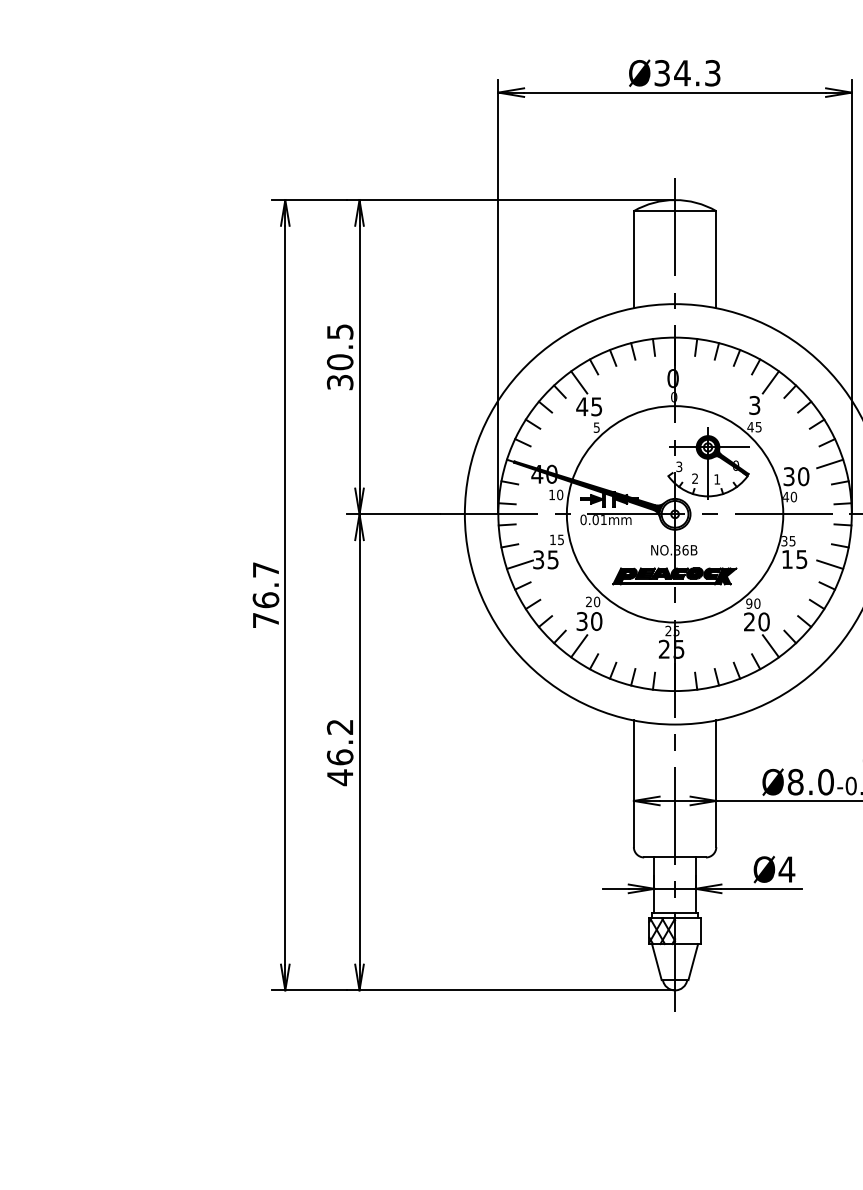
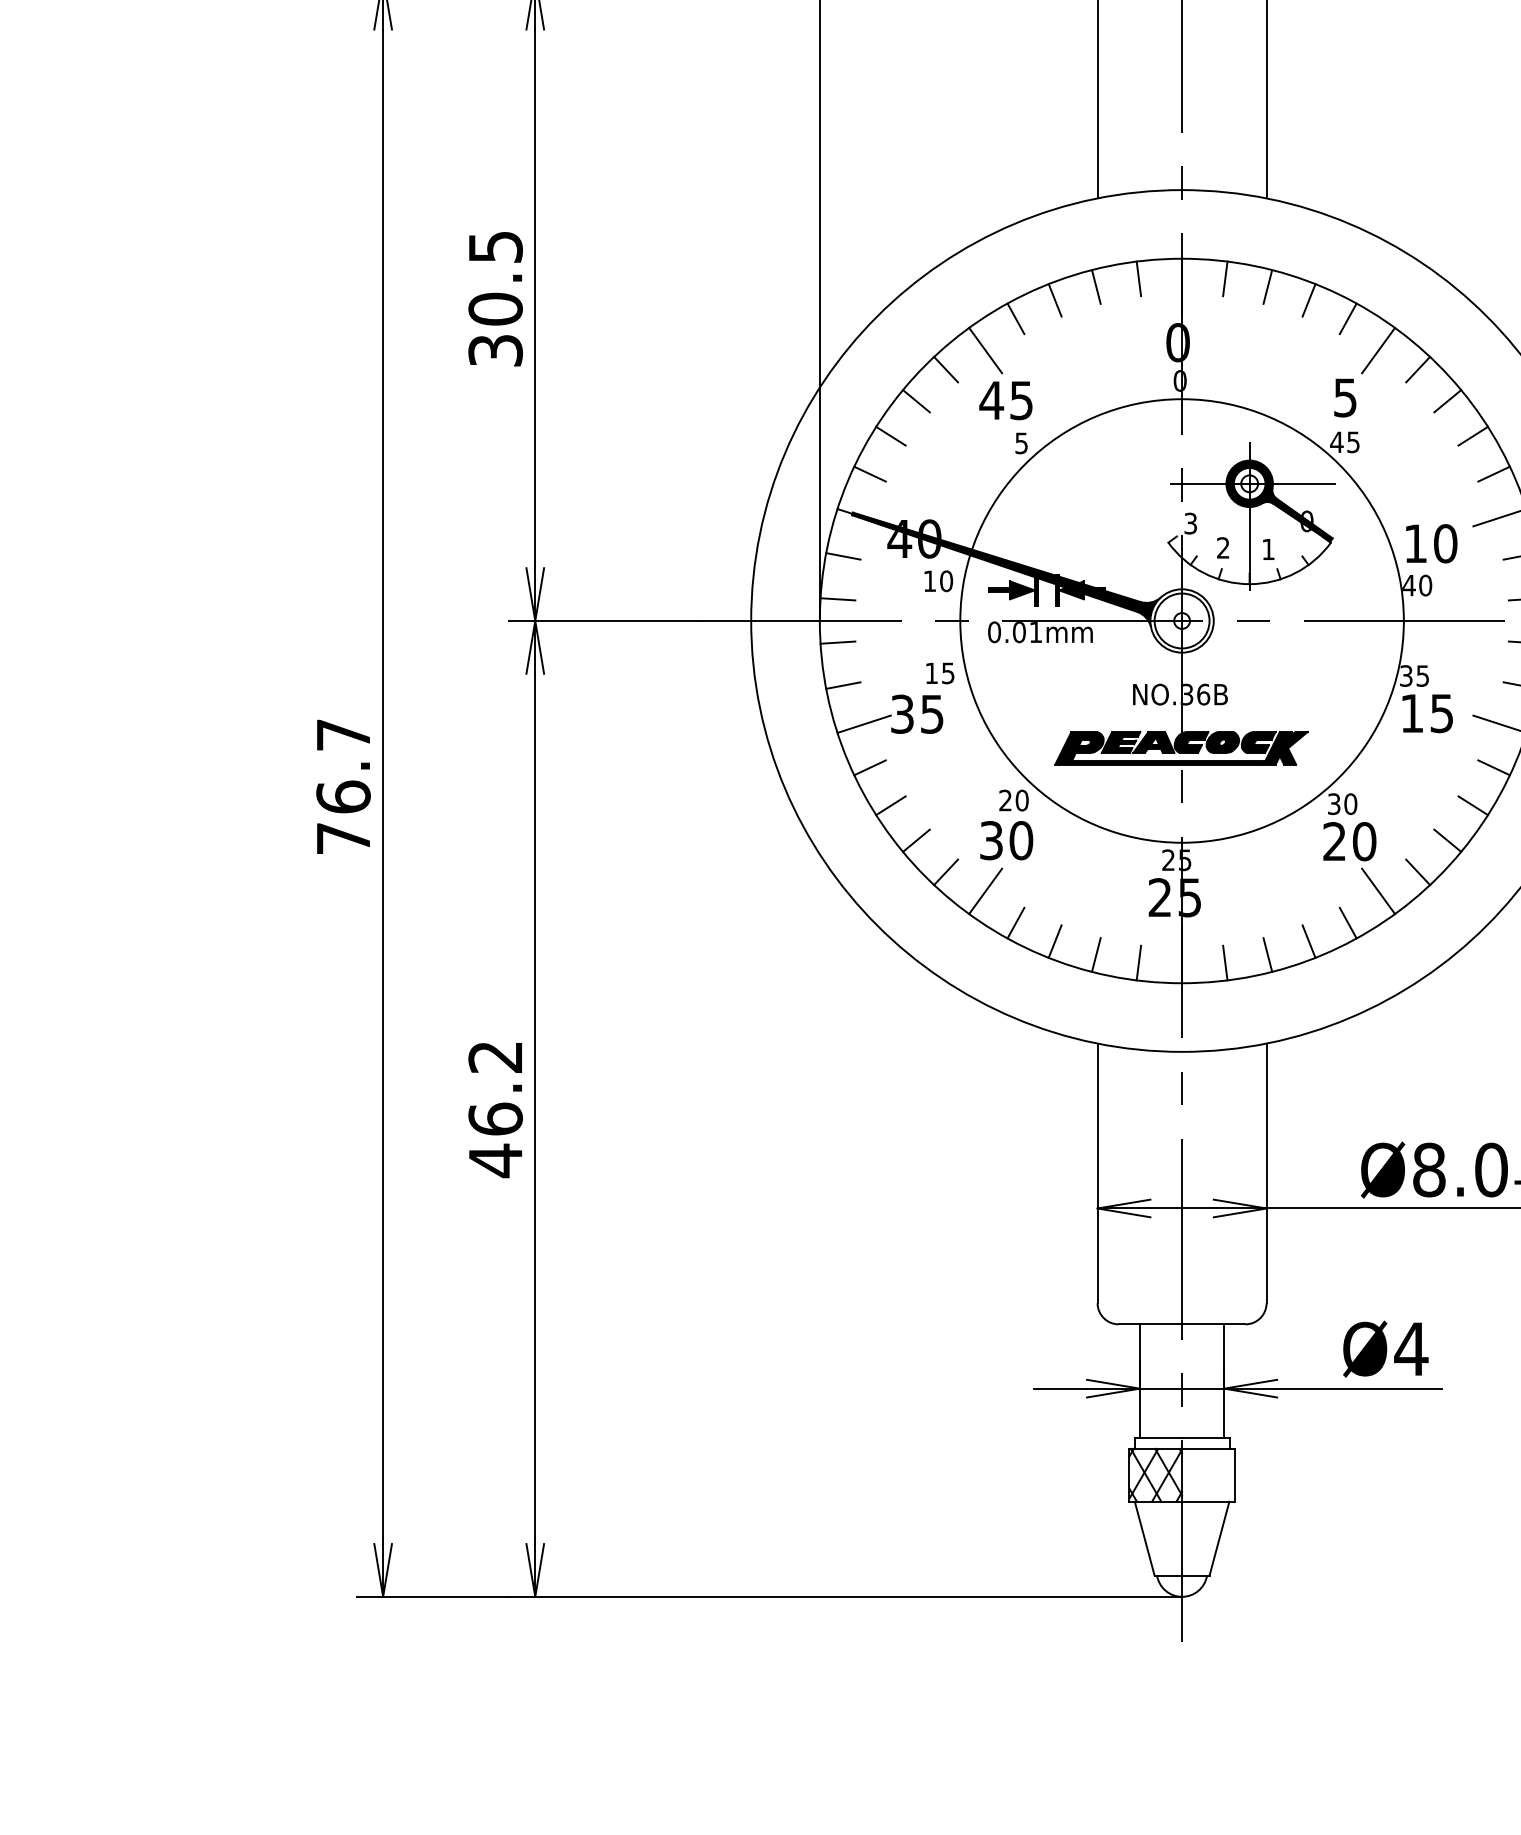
text: (754, 404) -> (1344, 395), 3 -> 5
text: (788, 476) -> (1414, 543), 30 -> 10
text: (749, 603) -> (1334, 803), 90 -> 30

